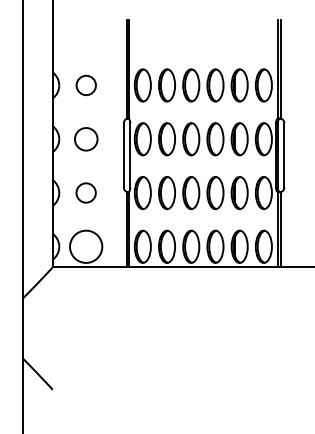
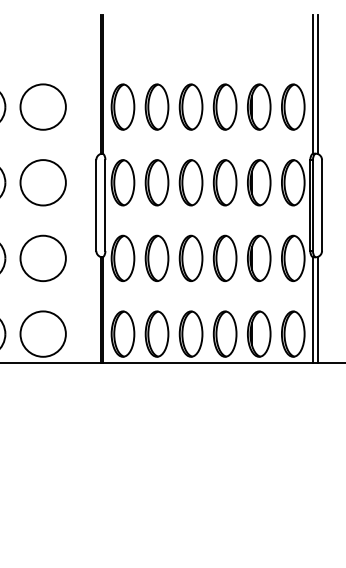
circle: (86, 85) -> (43, 107), size x1.67
circle: (86, 139) -> (43, 183), size x1.43
circle: (86, 192) -> (43, 257), size x1.67

